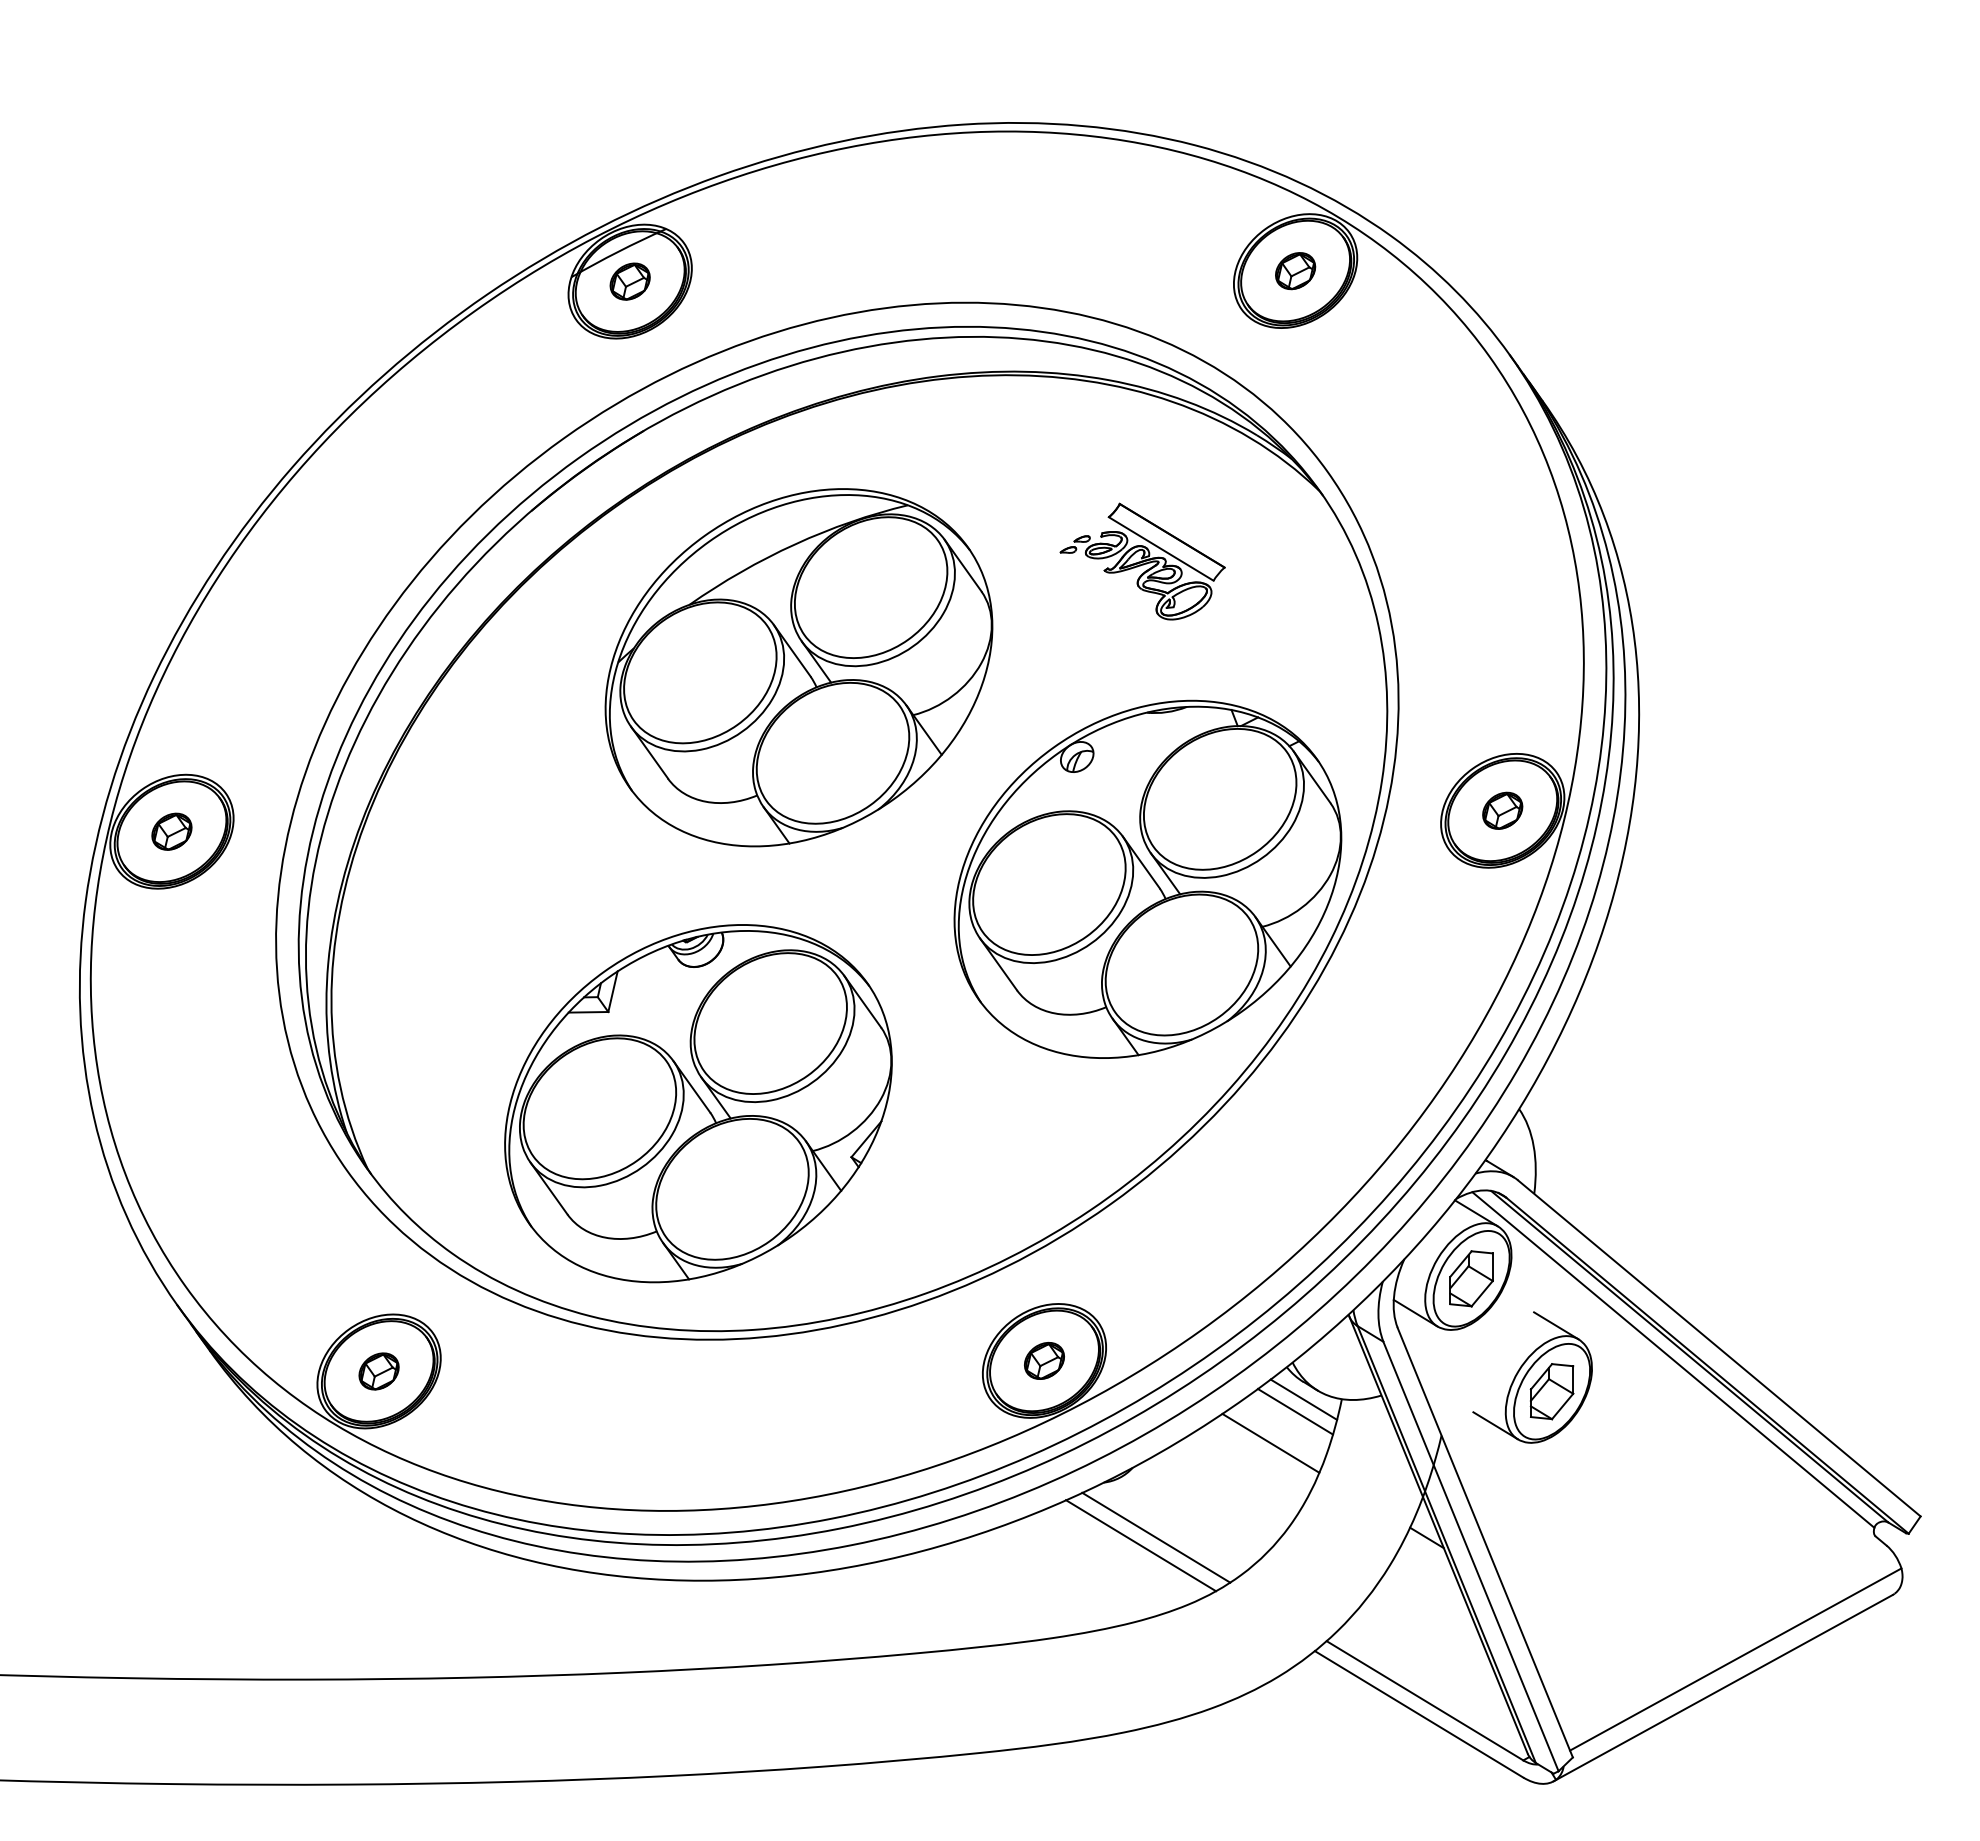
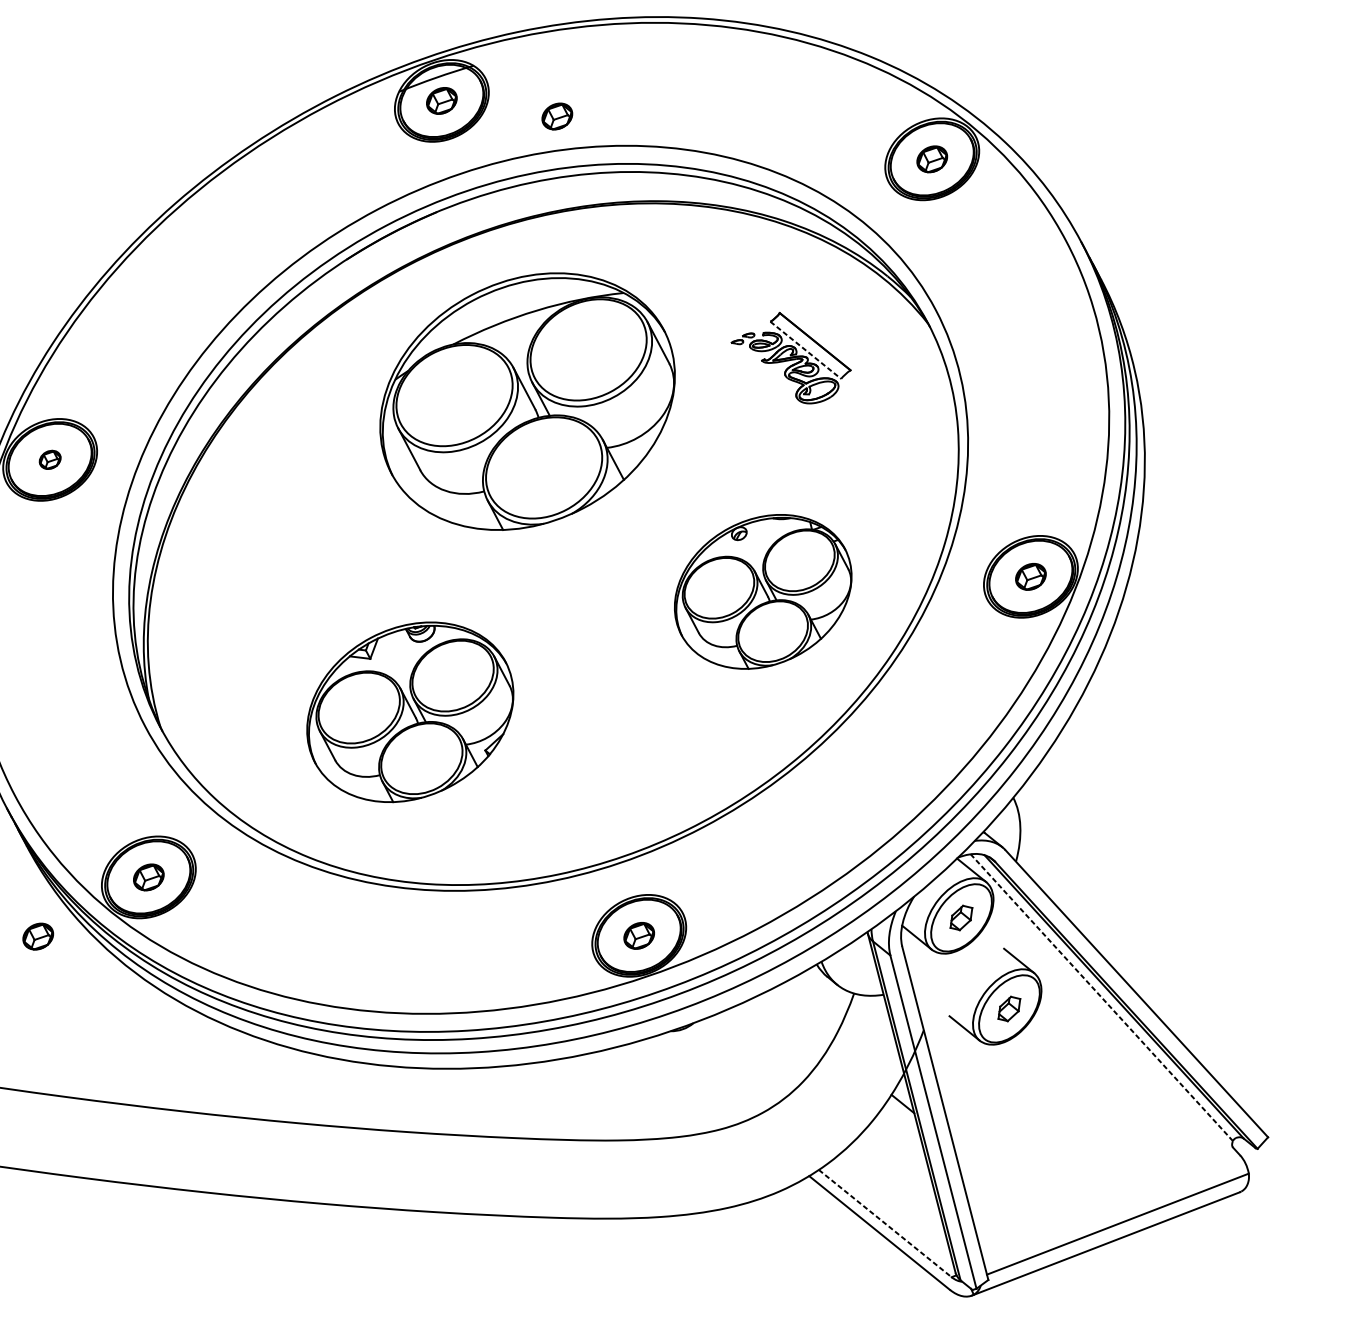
part: (786, 281) -> (556, 116), added
line: (1161, 549) -> (805, 350), solid -> dashed
part: (171, 831) -> (49, 459), size x0.7
part: (1147, 878) -> (762, 591), size x0.6
part: (698, 1103) -> (410, 712), size x0.7
part: (1471, 1278) -> (961, 917), size x0.6
line: (1673, 1360) -> (1101, 998), solid -> dashed
part: (1551, 1391) -> (1009, 1008), size x0.6
line: (1303, 1399) -> (825, 989), removed
line: (1294, 1411) -> (818, 997), removed
line: (1270, 1442) -> (797, 1018), removed
part: (241, 1470) -> (37, 936), added
line: (1156, 1537) -> (704, 1076), removed
line: (1141, 1545) -> (692, 1081), removed
line: (1424, 1700) -> (884, 1223), solid -> dashed

